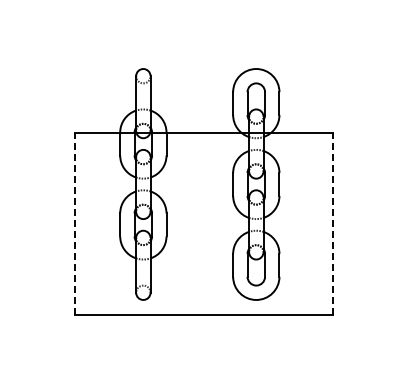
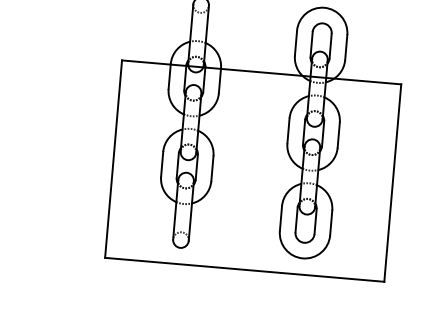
line: (75, 224) -> (113, 159), dashed -> solid
line: (332, 224) -> (392, 183), dashed -> solid

